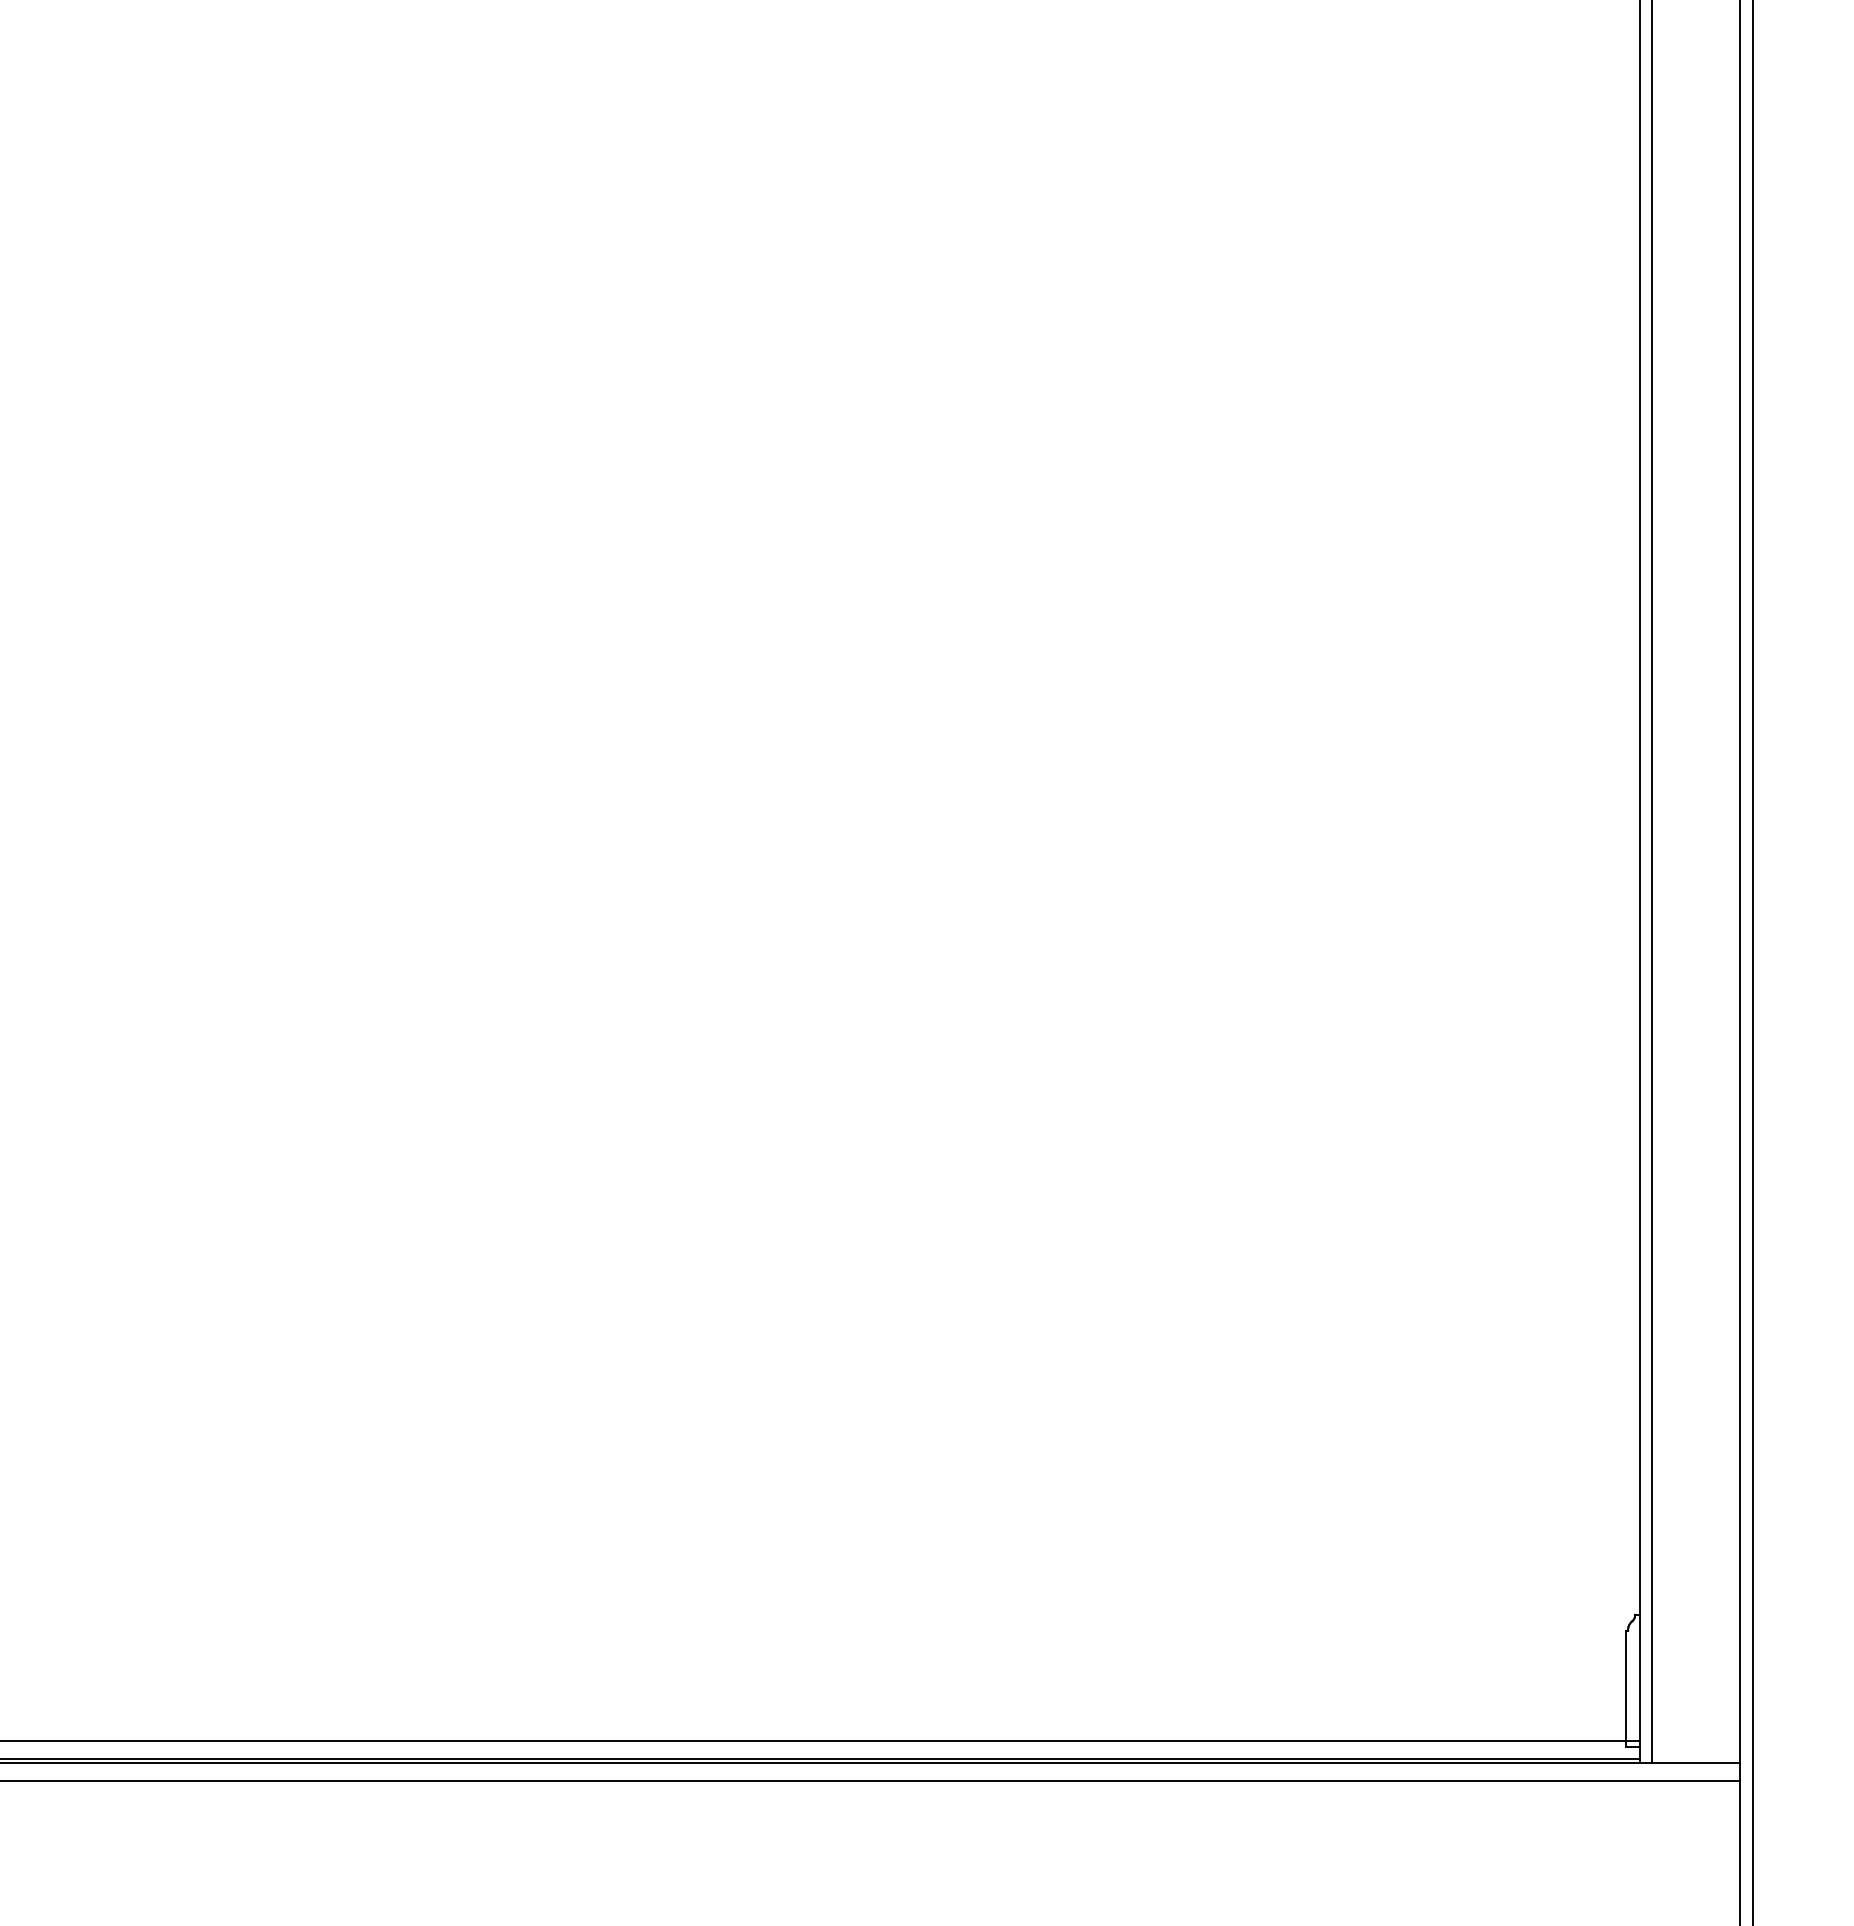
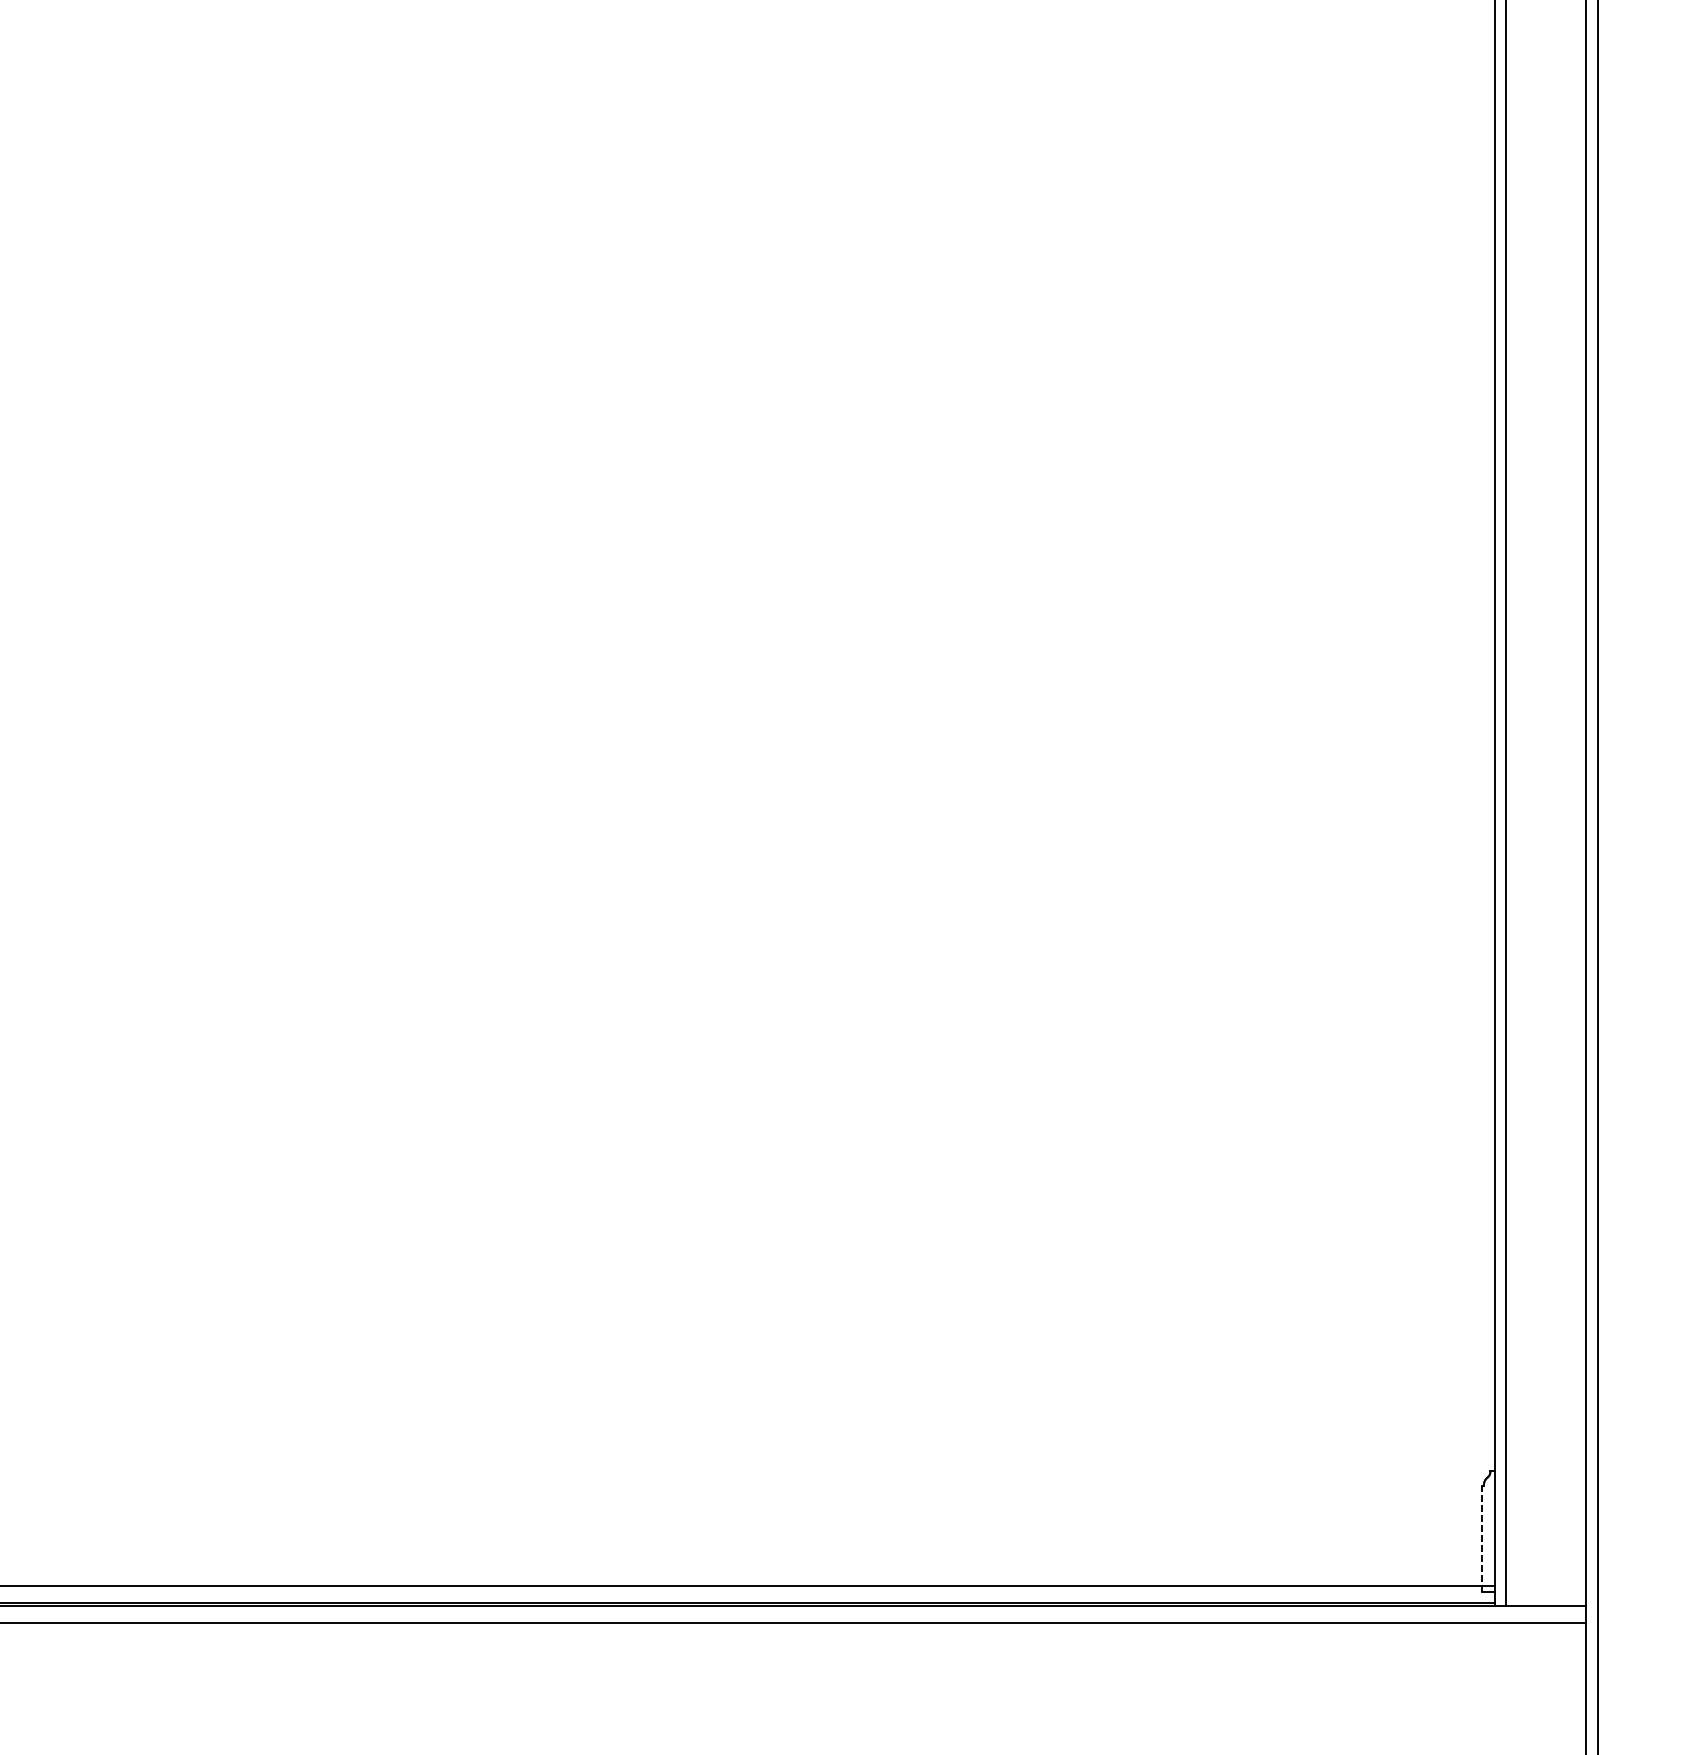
line: (1625, 1688) -> (1481, 1538), solid -> dashed

